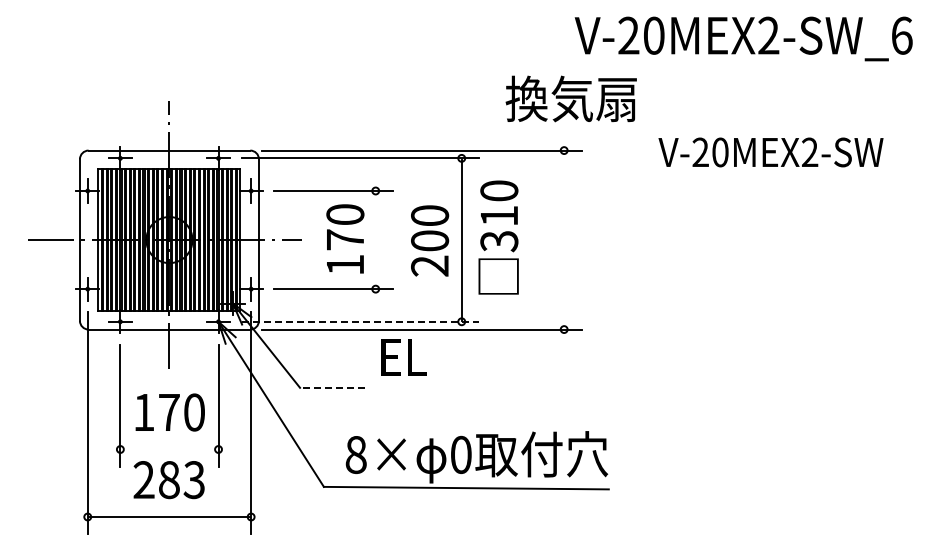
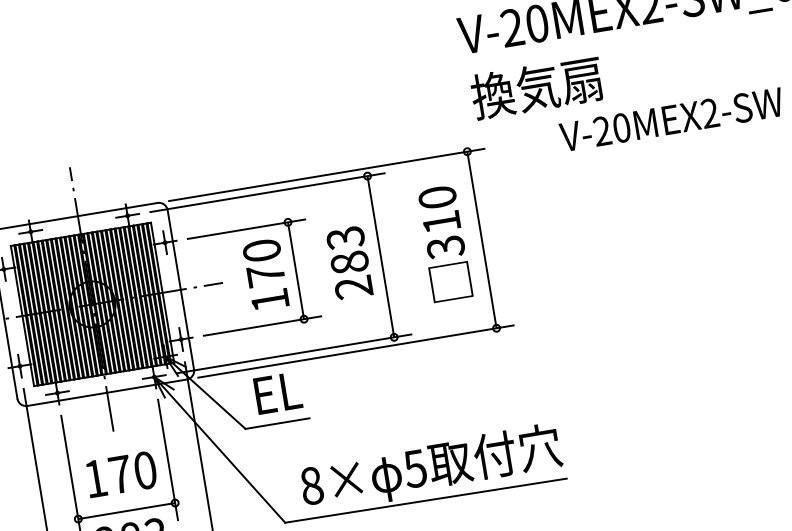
text: (570, 98) -> (536, 87), moved
text: (430, 228) -> (348, 250), 200 -> 283
text: (498, 237) -> (444, 243), moved
line: (564, 239) -> (482, 239), added
line: (375, 240) -> (295, 271), added
line: (360, 321) -> (294, 353), dashed -> solid
text: (403, 357) -> (277, 392), moved
line: (332, 387) -> (277, 423), dashed -> solid
line: (169, 449) -> (126, 511), added
text: (460, 454) -> (414, 468), 0 -> 5

